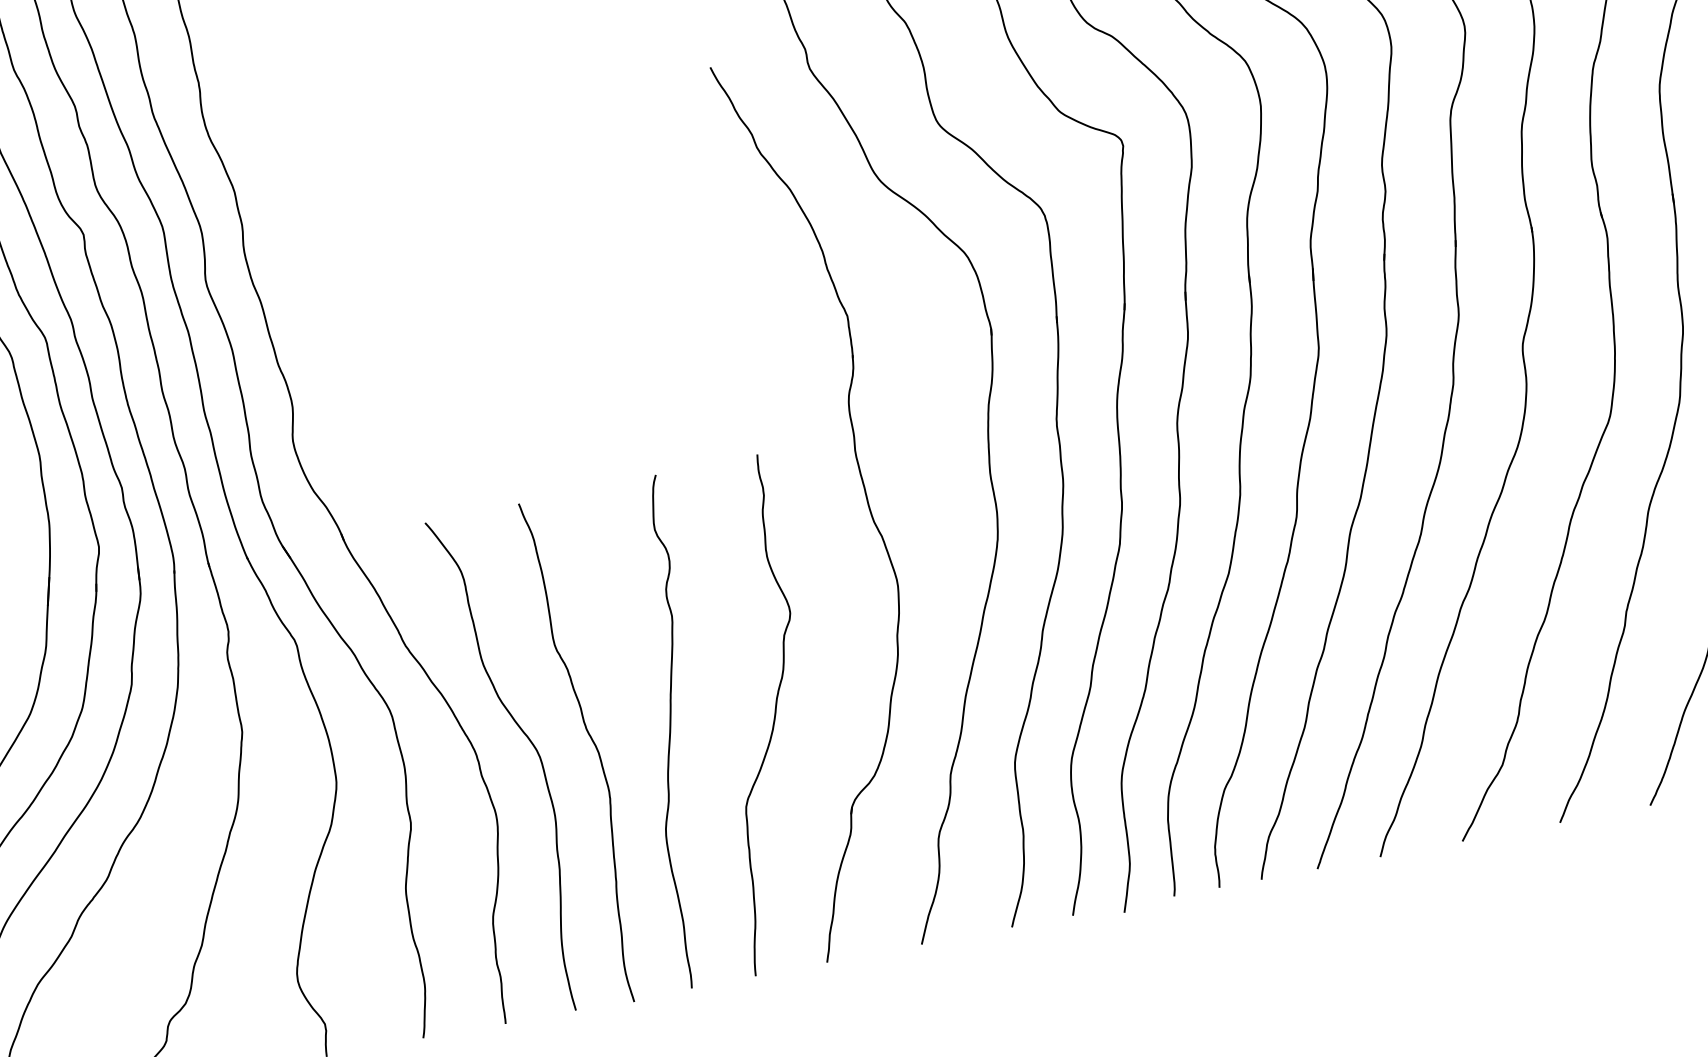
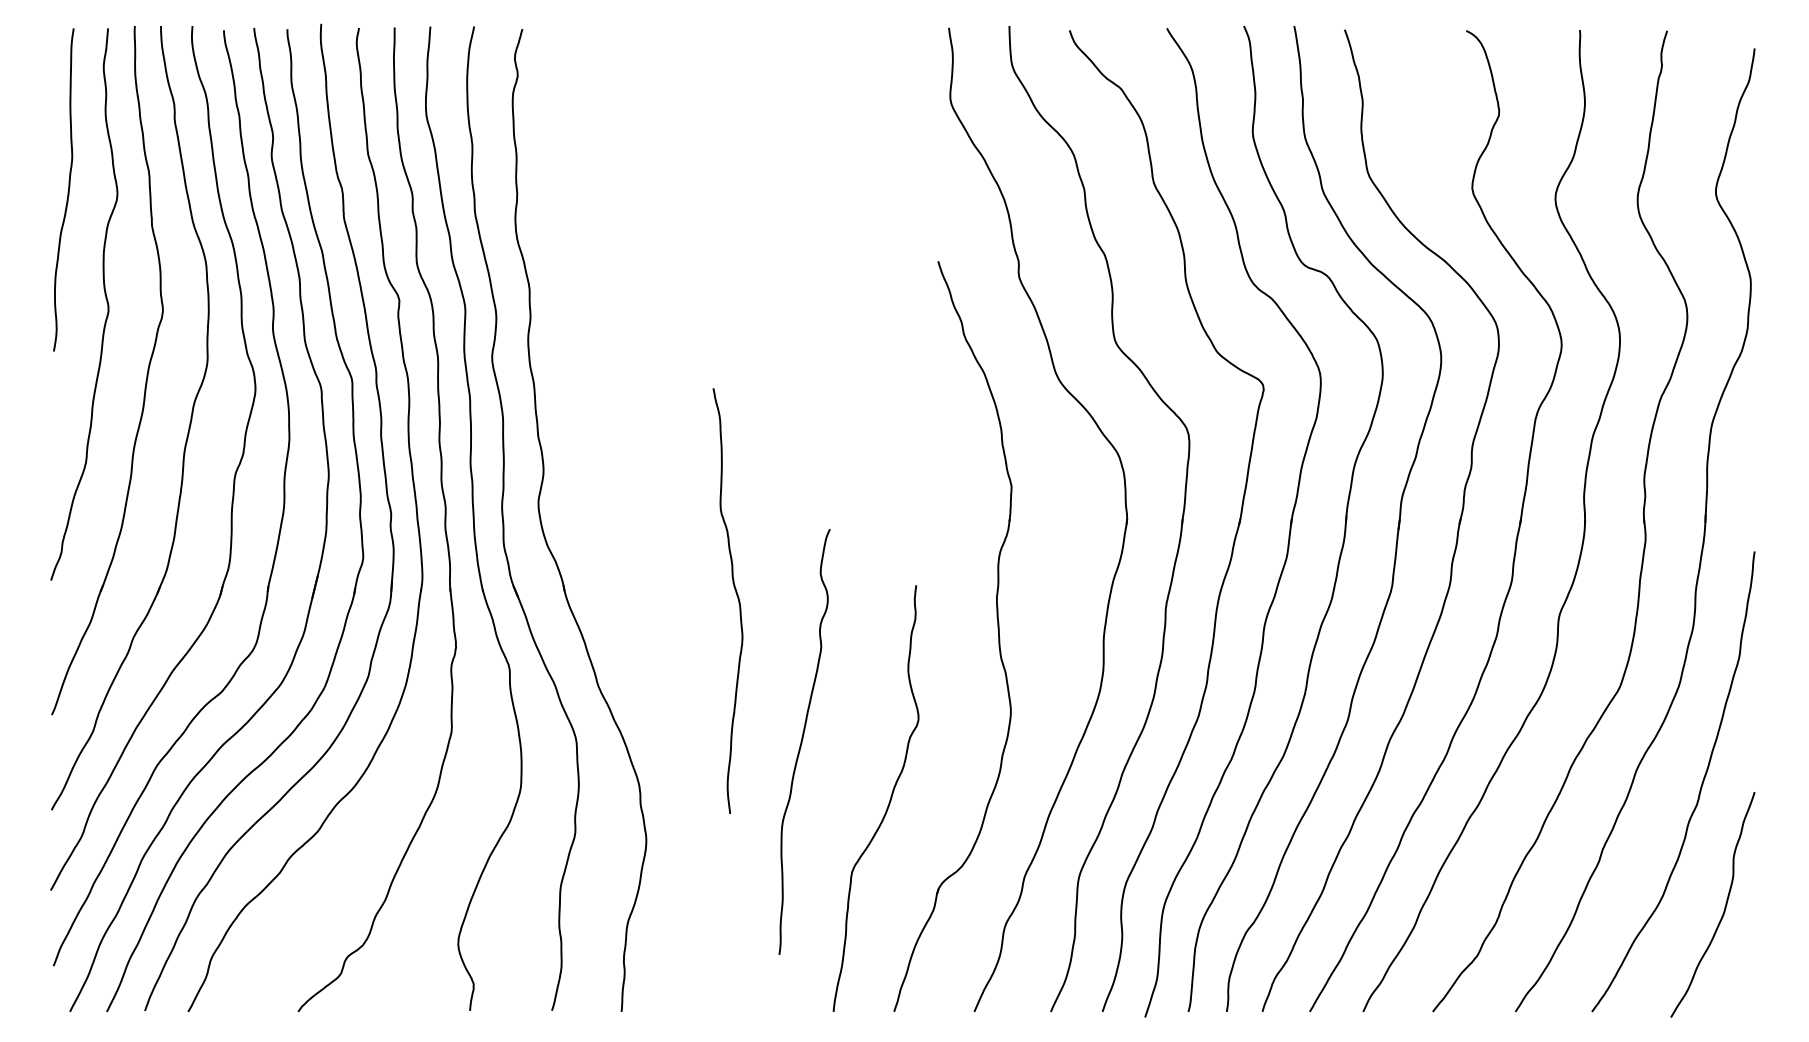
curve: (671, 731) -> (802, 741), moved
curve: (594, 747) -> (737, 599), moved
curve: (535, 751) -> (688, 793), removed

